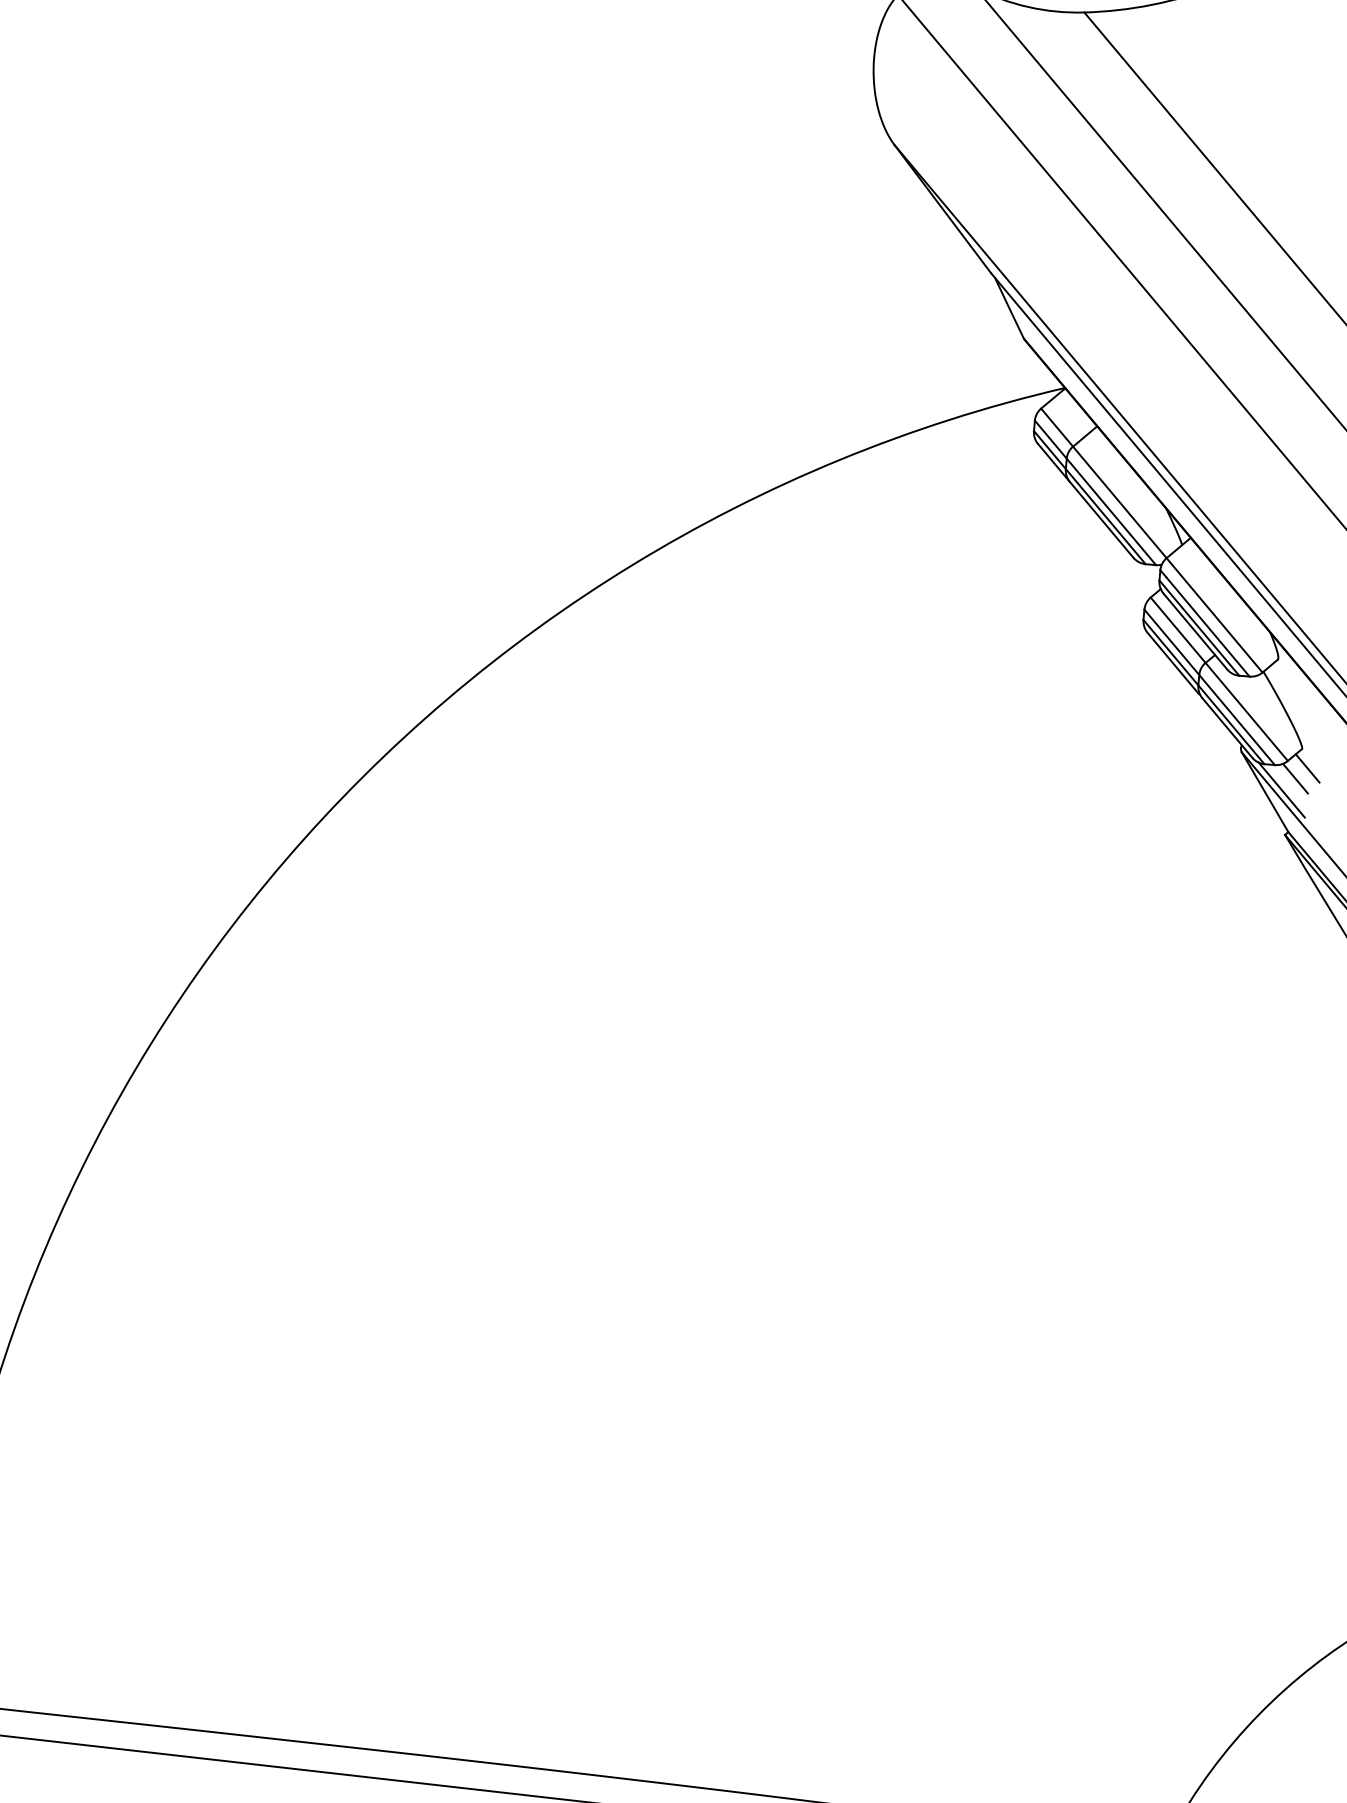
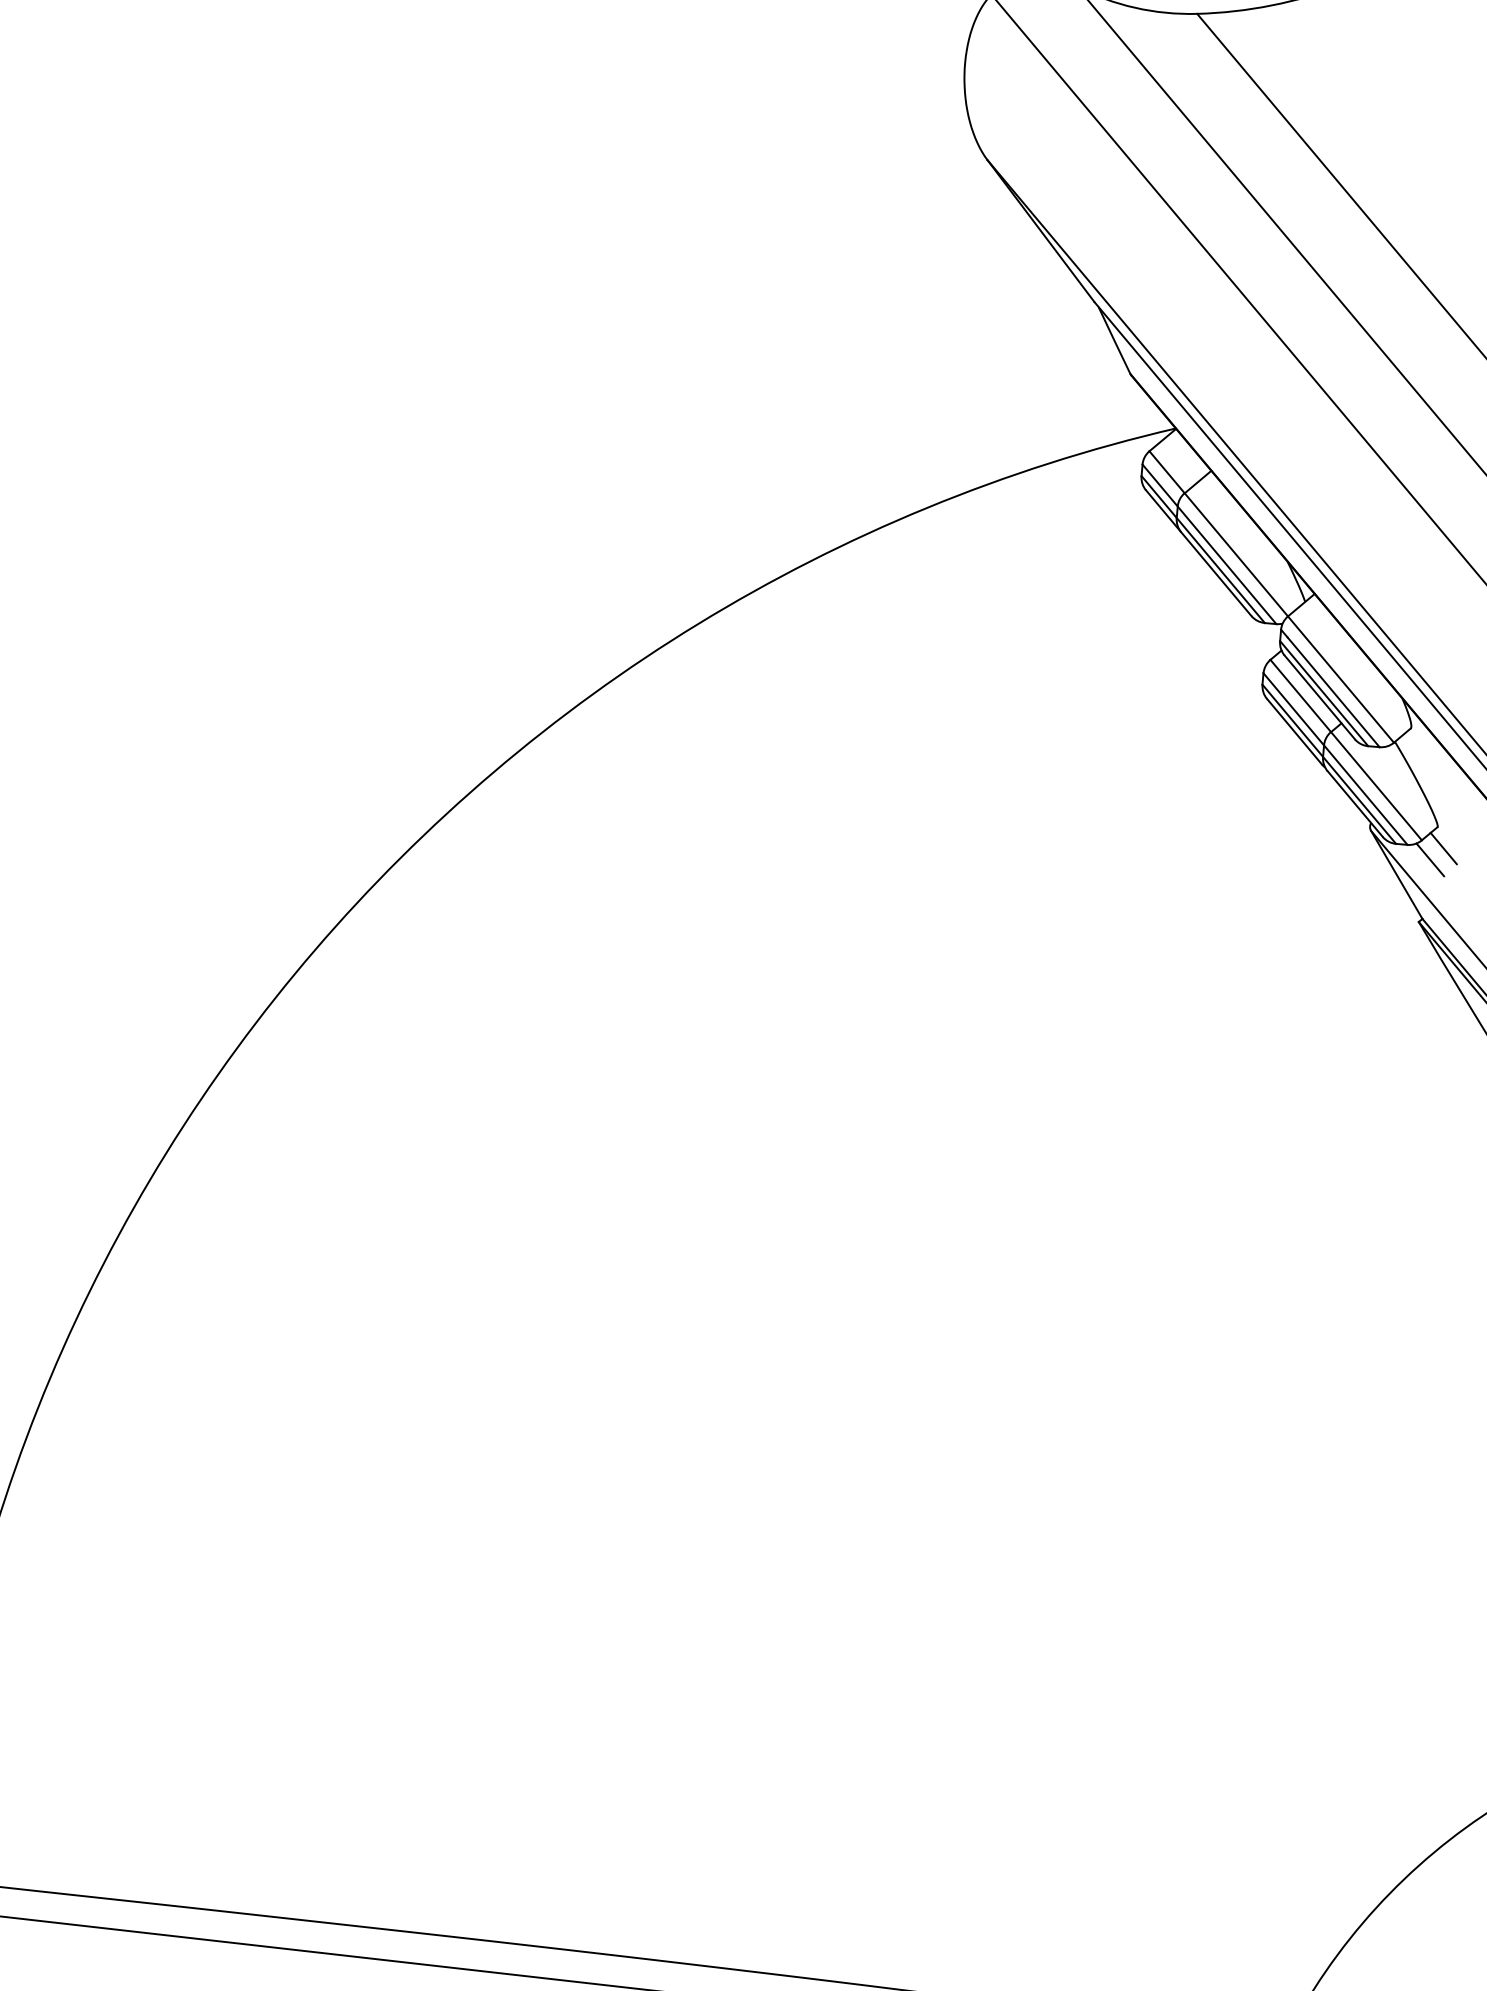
line: (1281, 789) -> (1414, 871), removed

